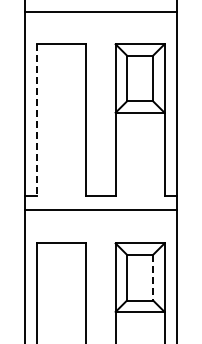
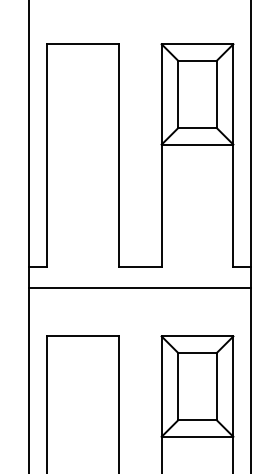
line: (37, 120) -> (47, 156), dashed -> solid
line: (153, 277) -> (217, 386), dashed -> solid

